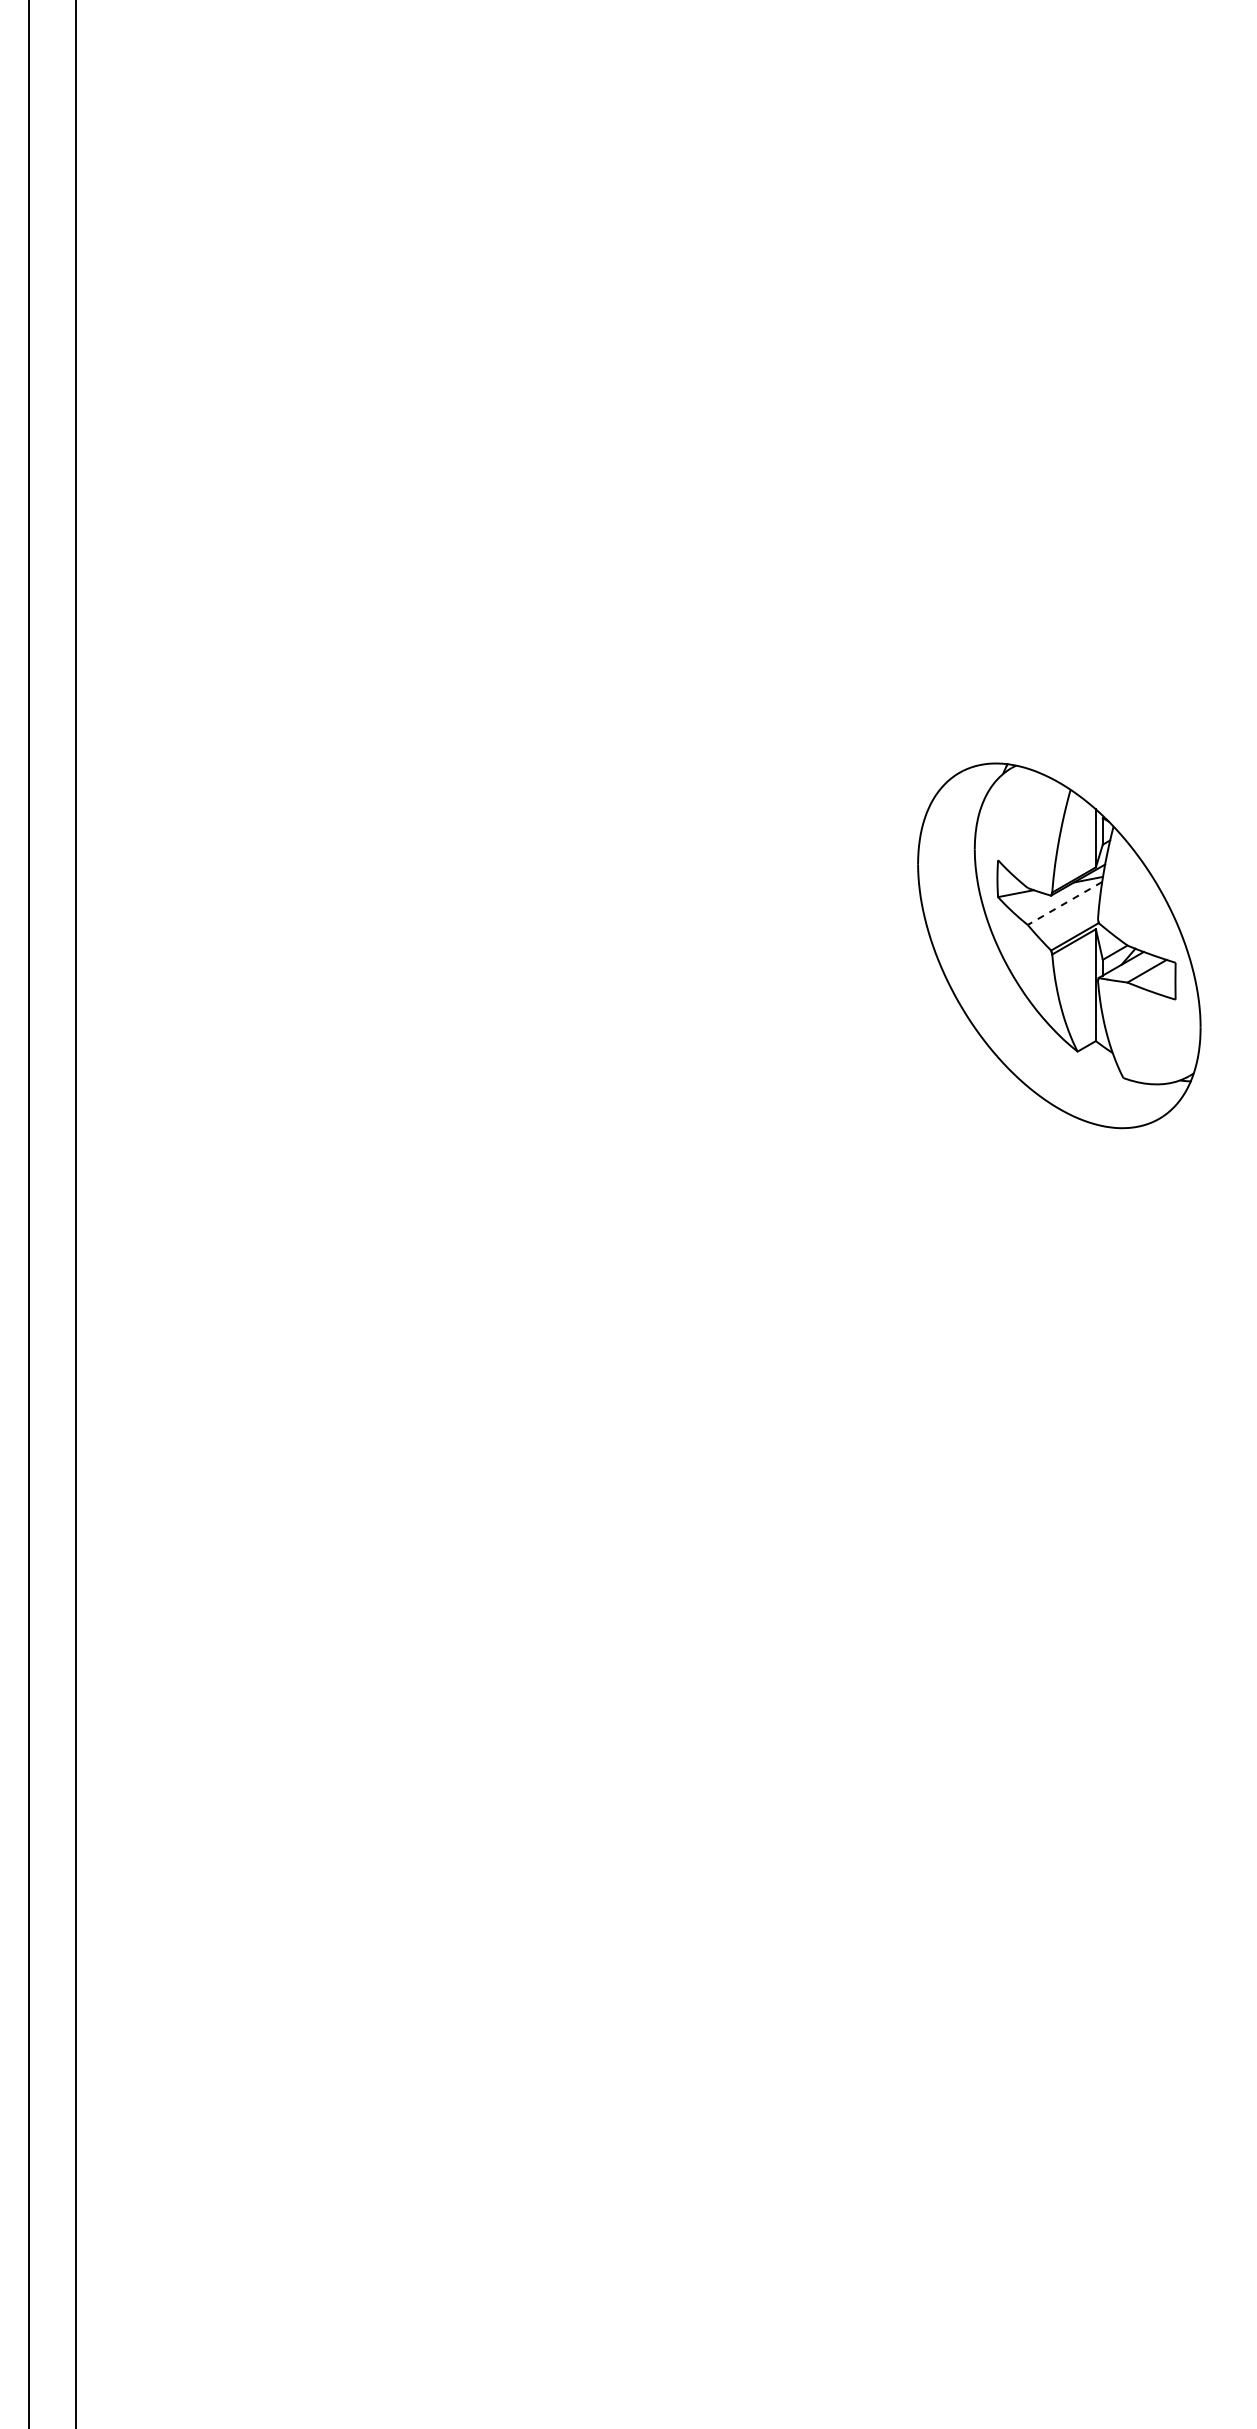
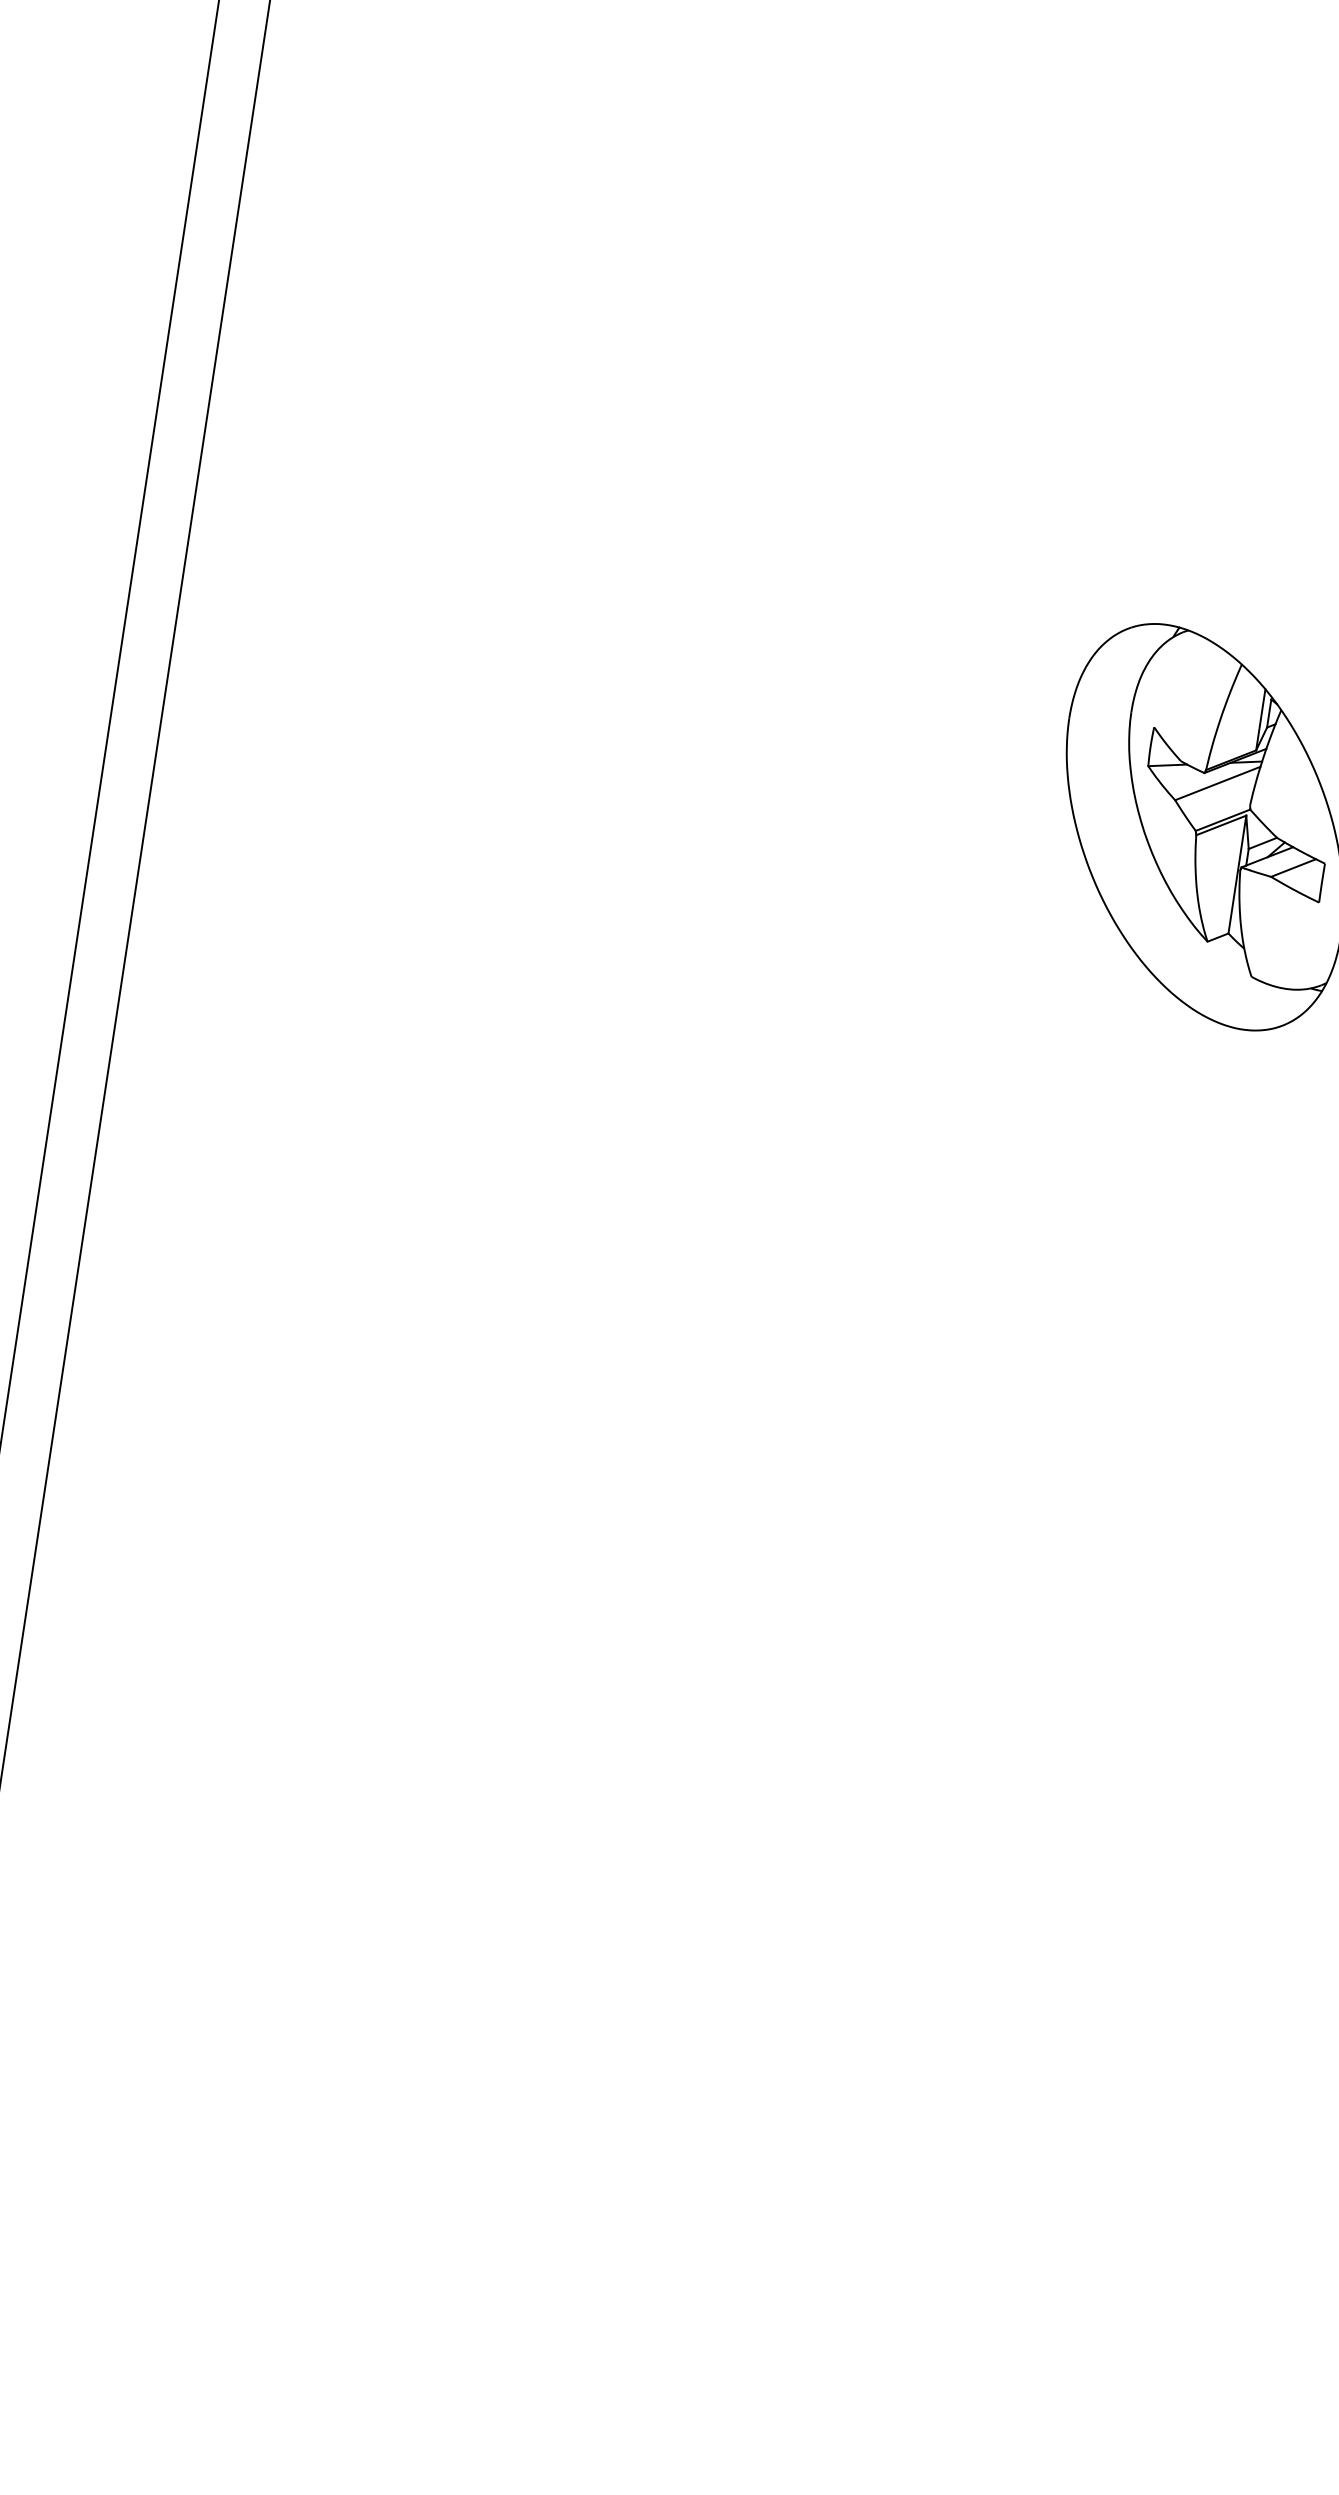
line: (1065, 903) -> (1218, 783), dashed -> solid

